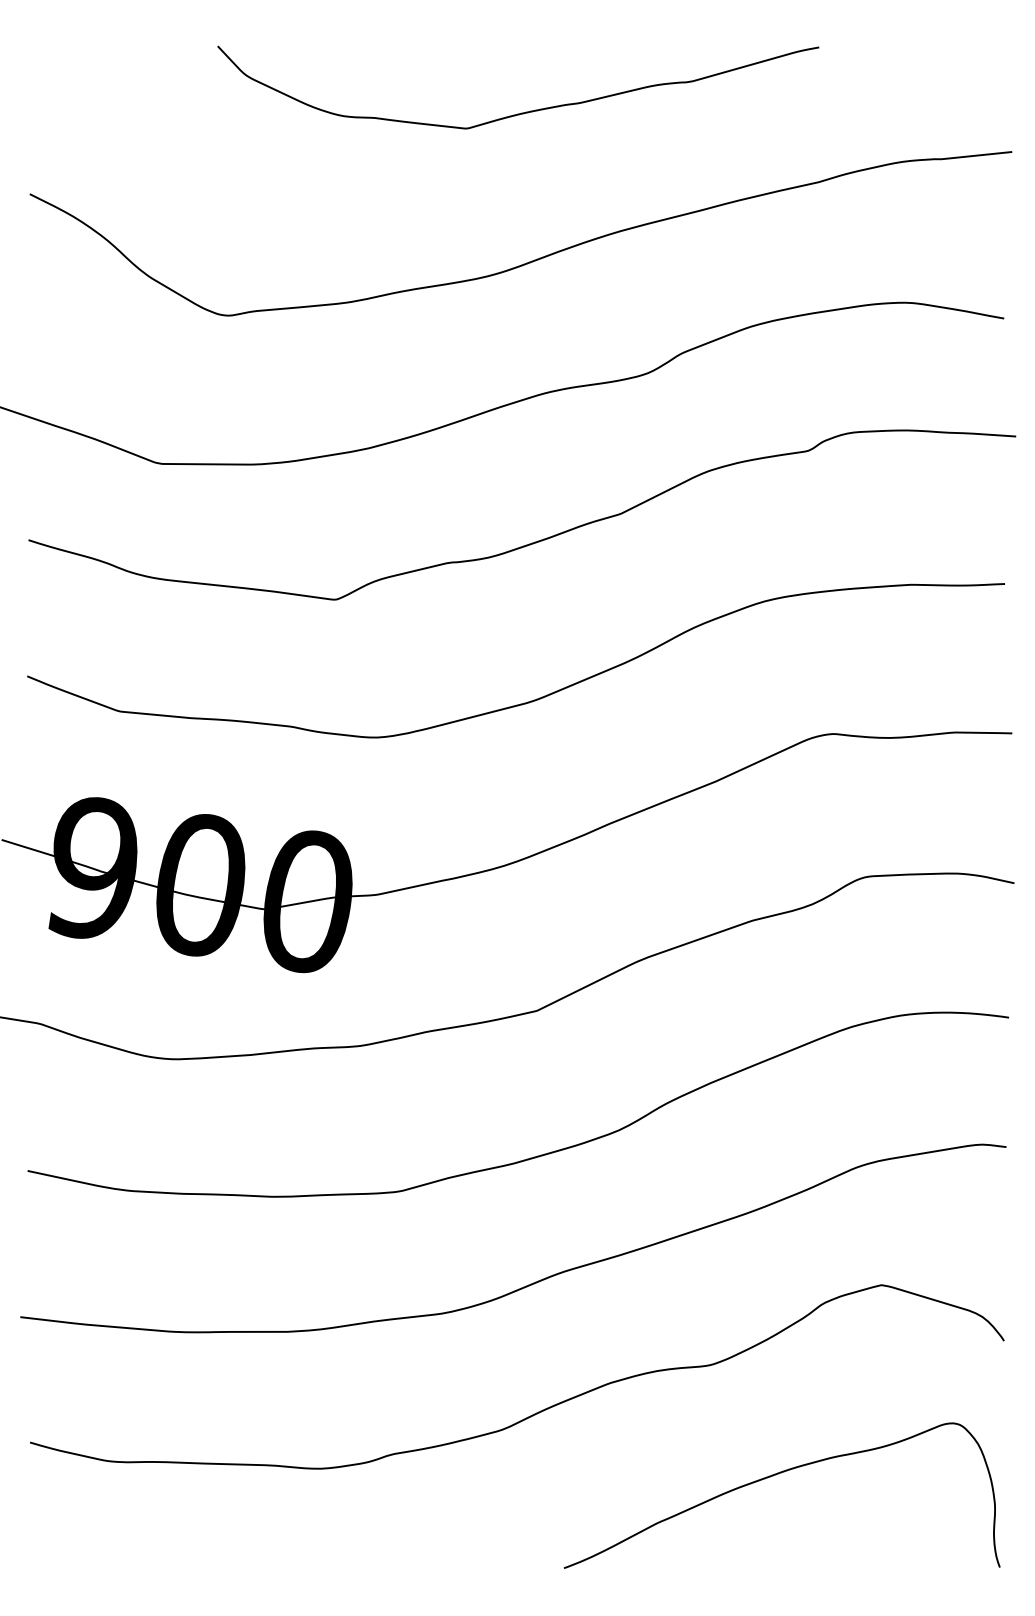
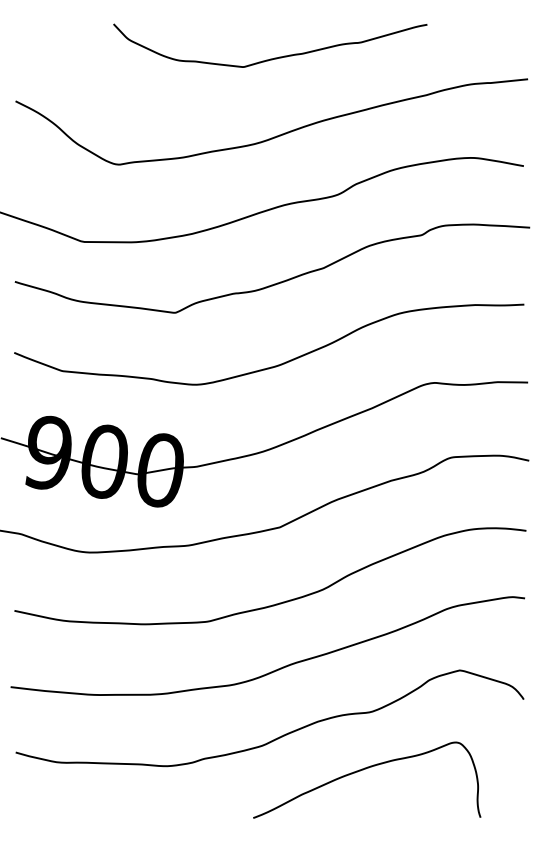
curve: (775, 1476) -> (363, 770), moved

